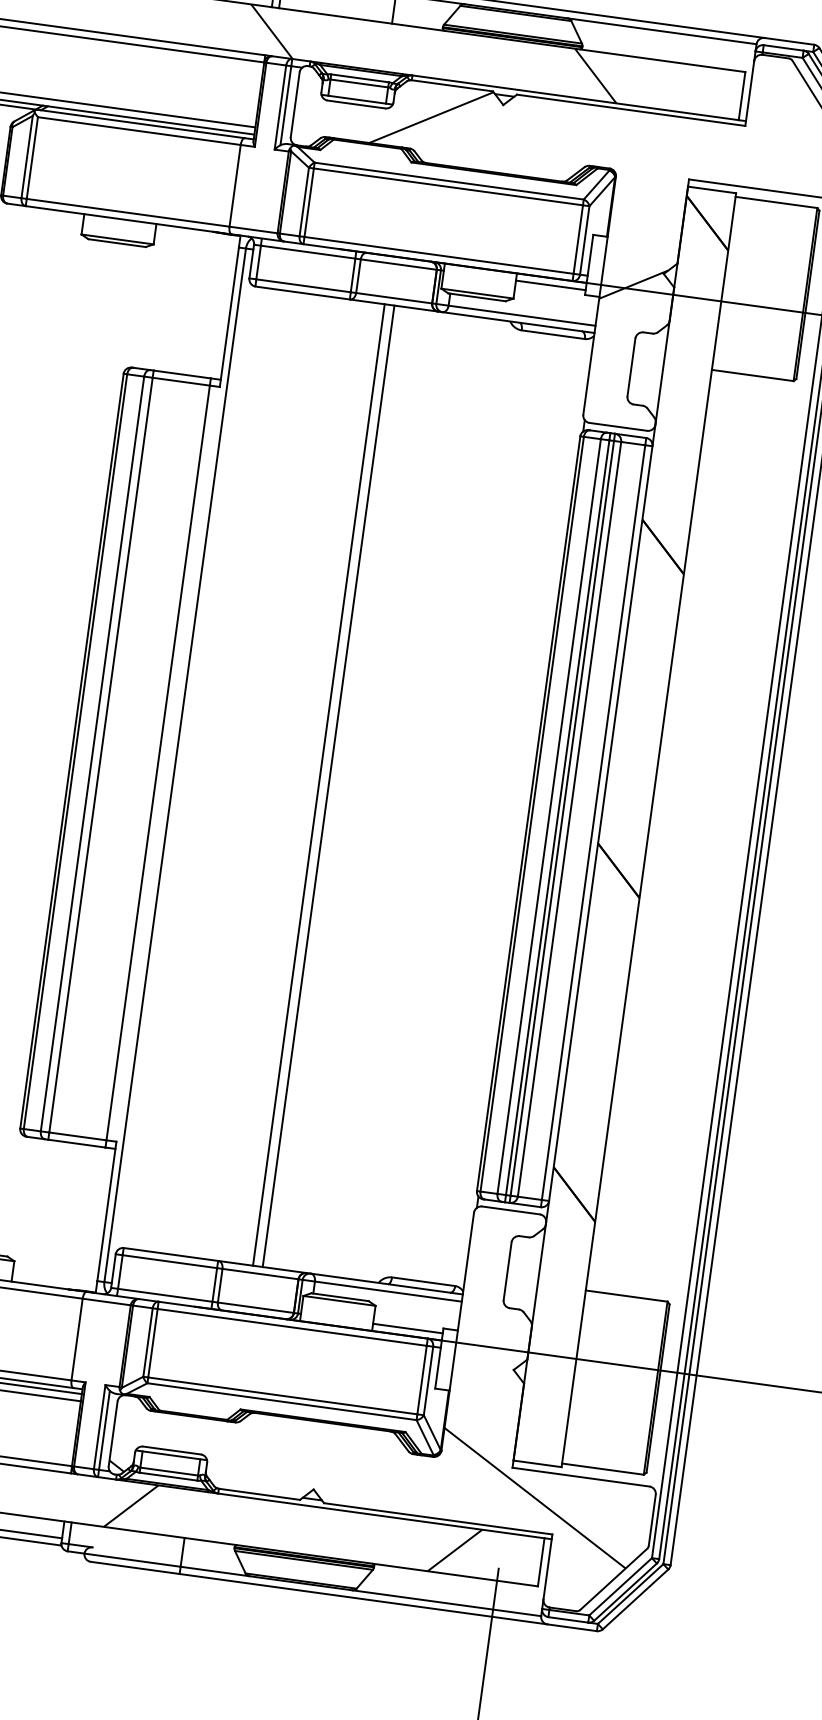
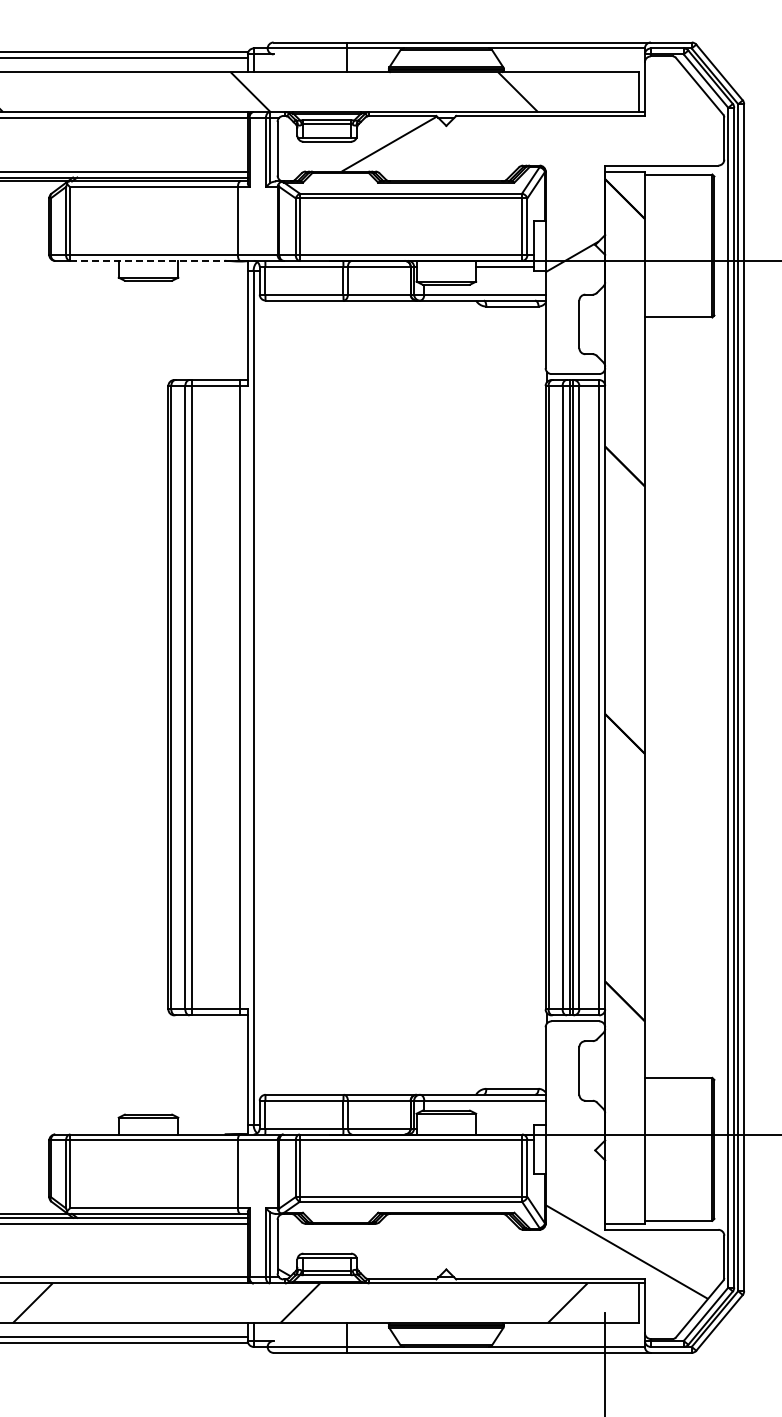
line: (128, 219) -> (155, 260), solid -> dashed
line: (319, 784) -> (372, 697), removed
line: (328, 786) -> (380, 697), removed
line: (407, 1328) -> (504, 1128), removed

